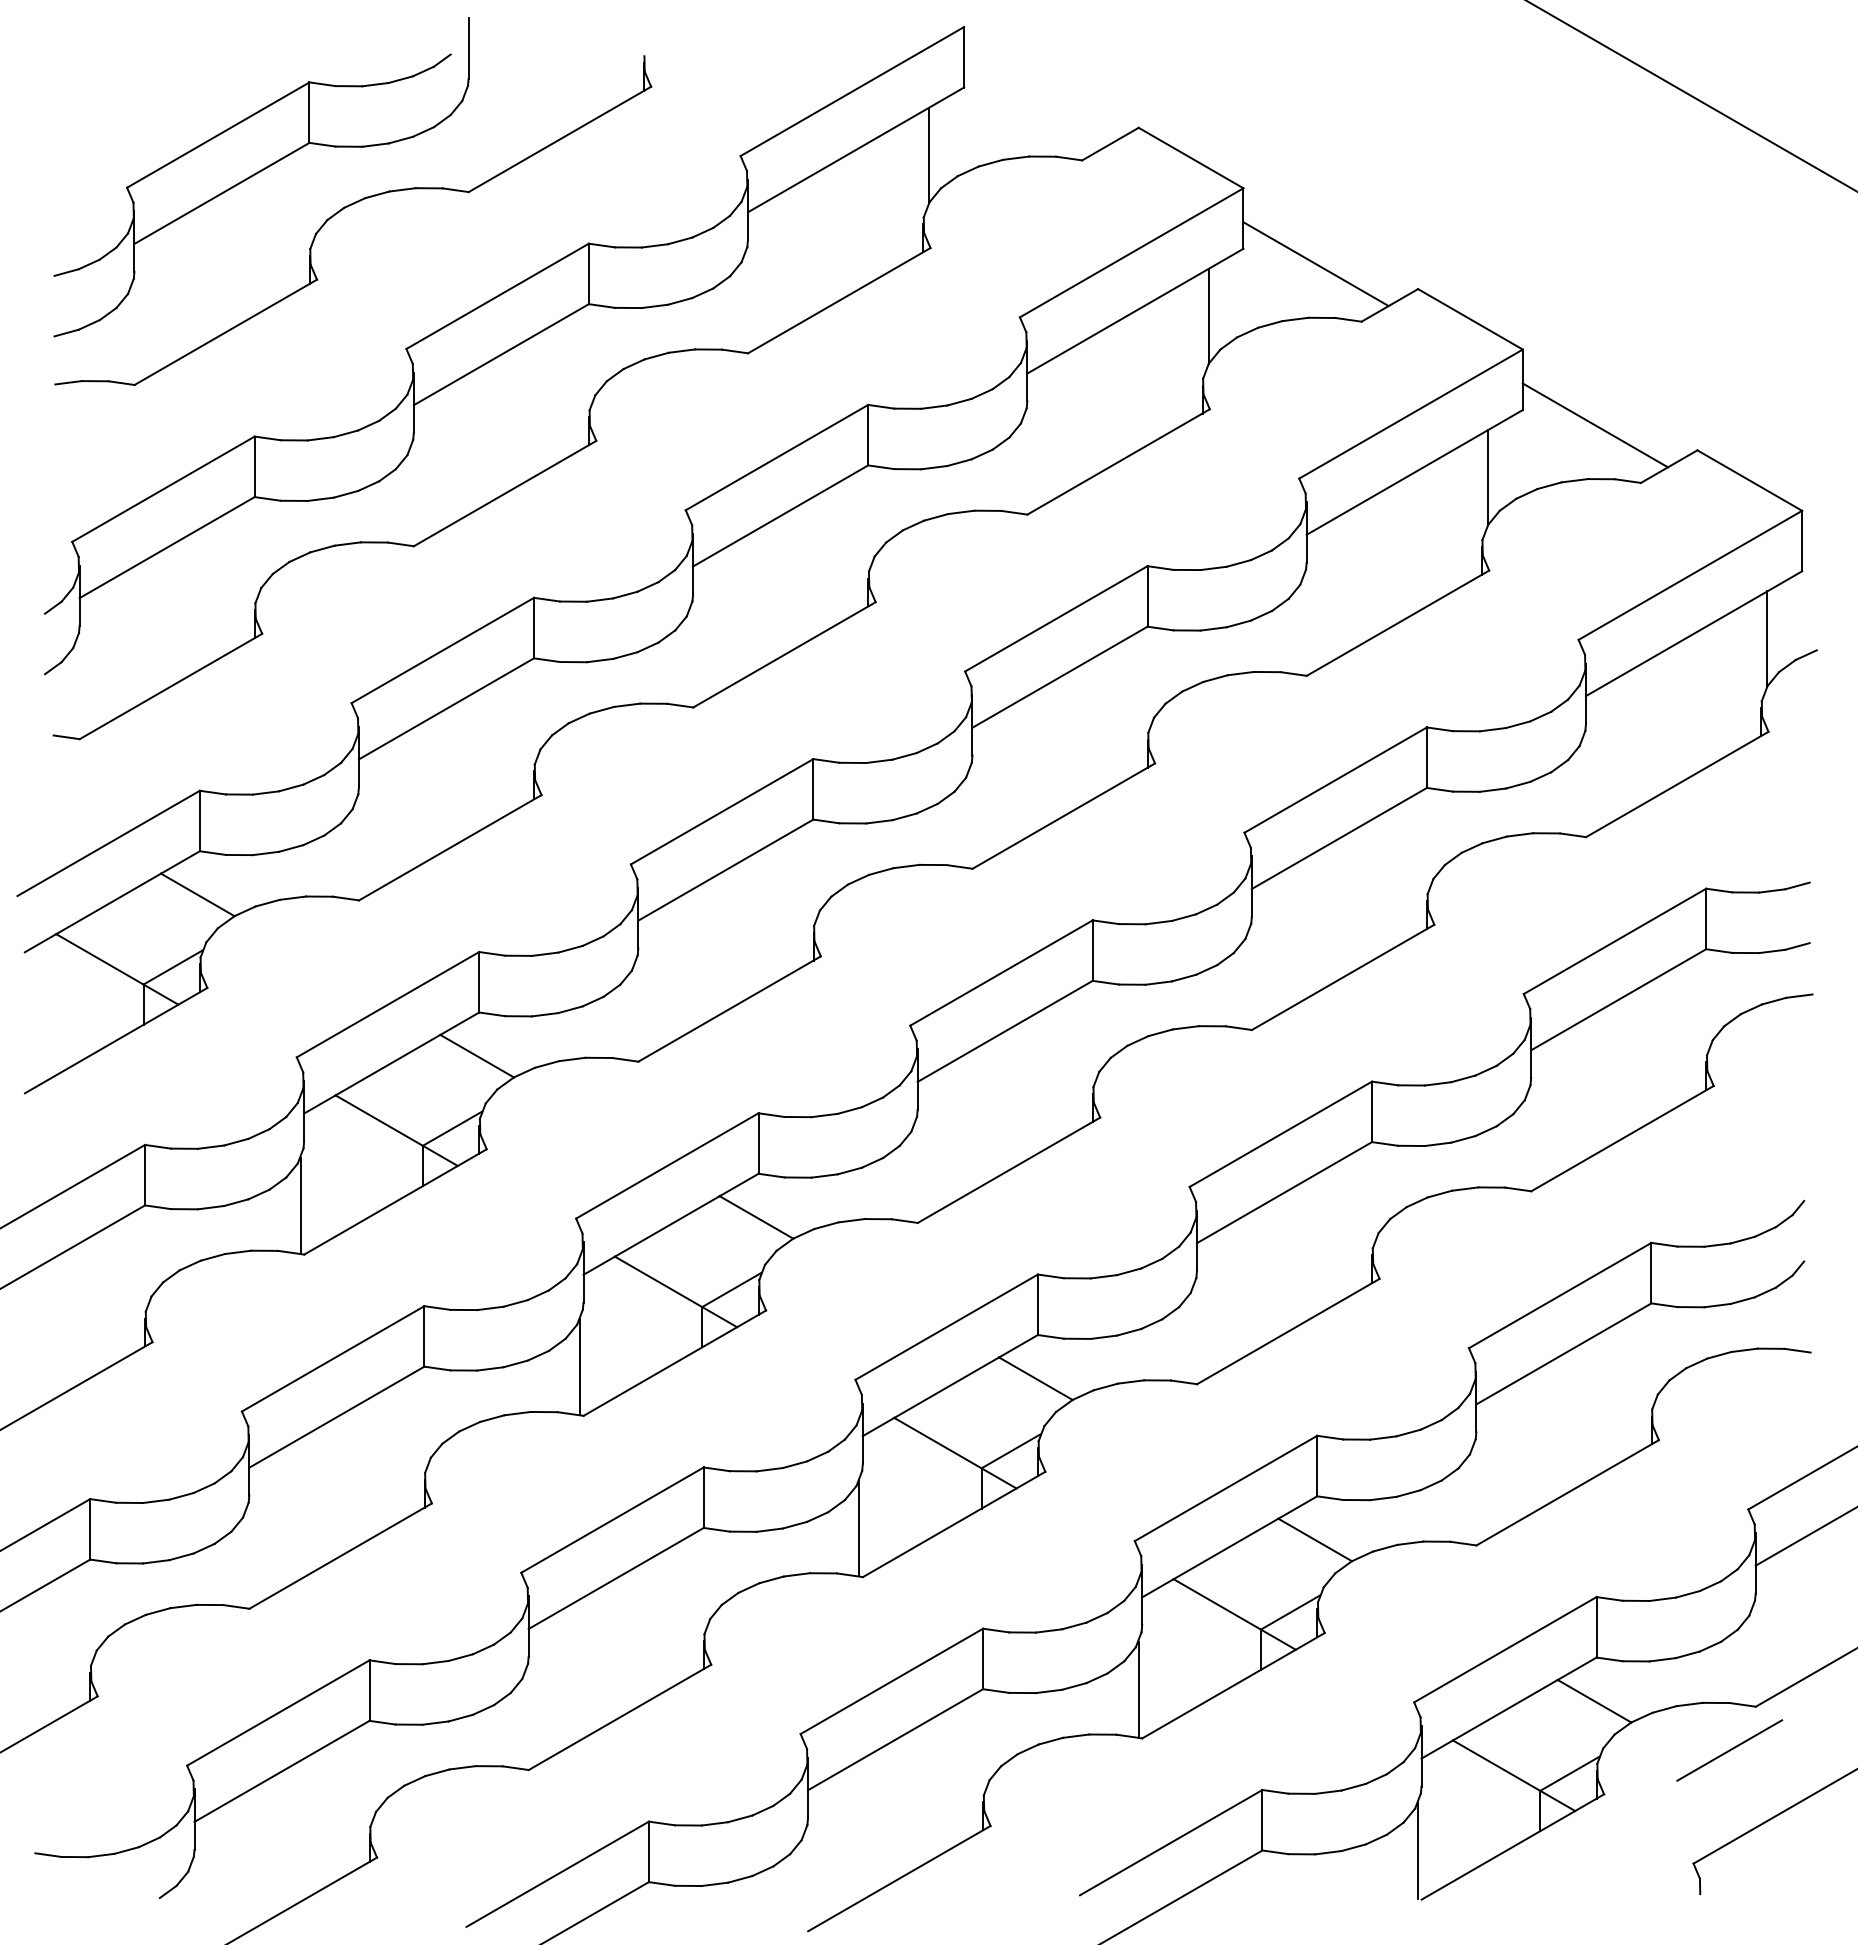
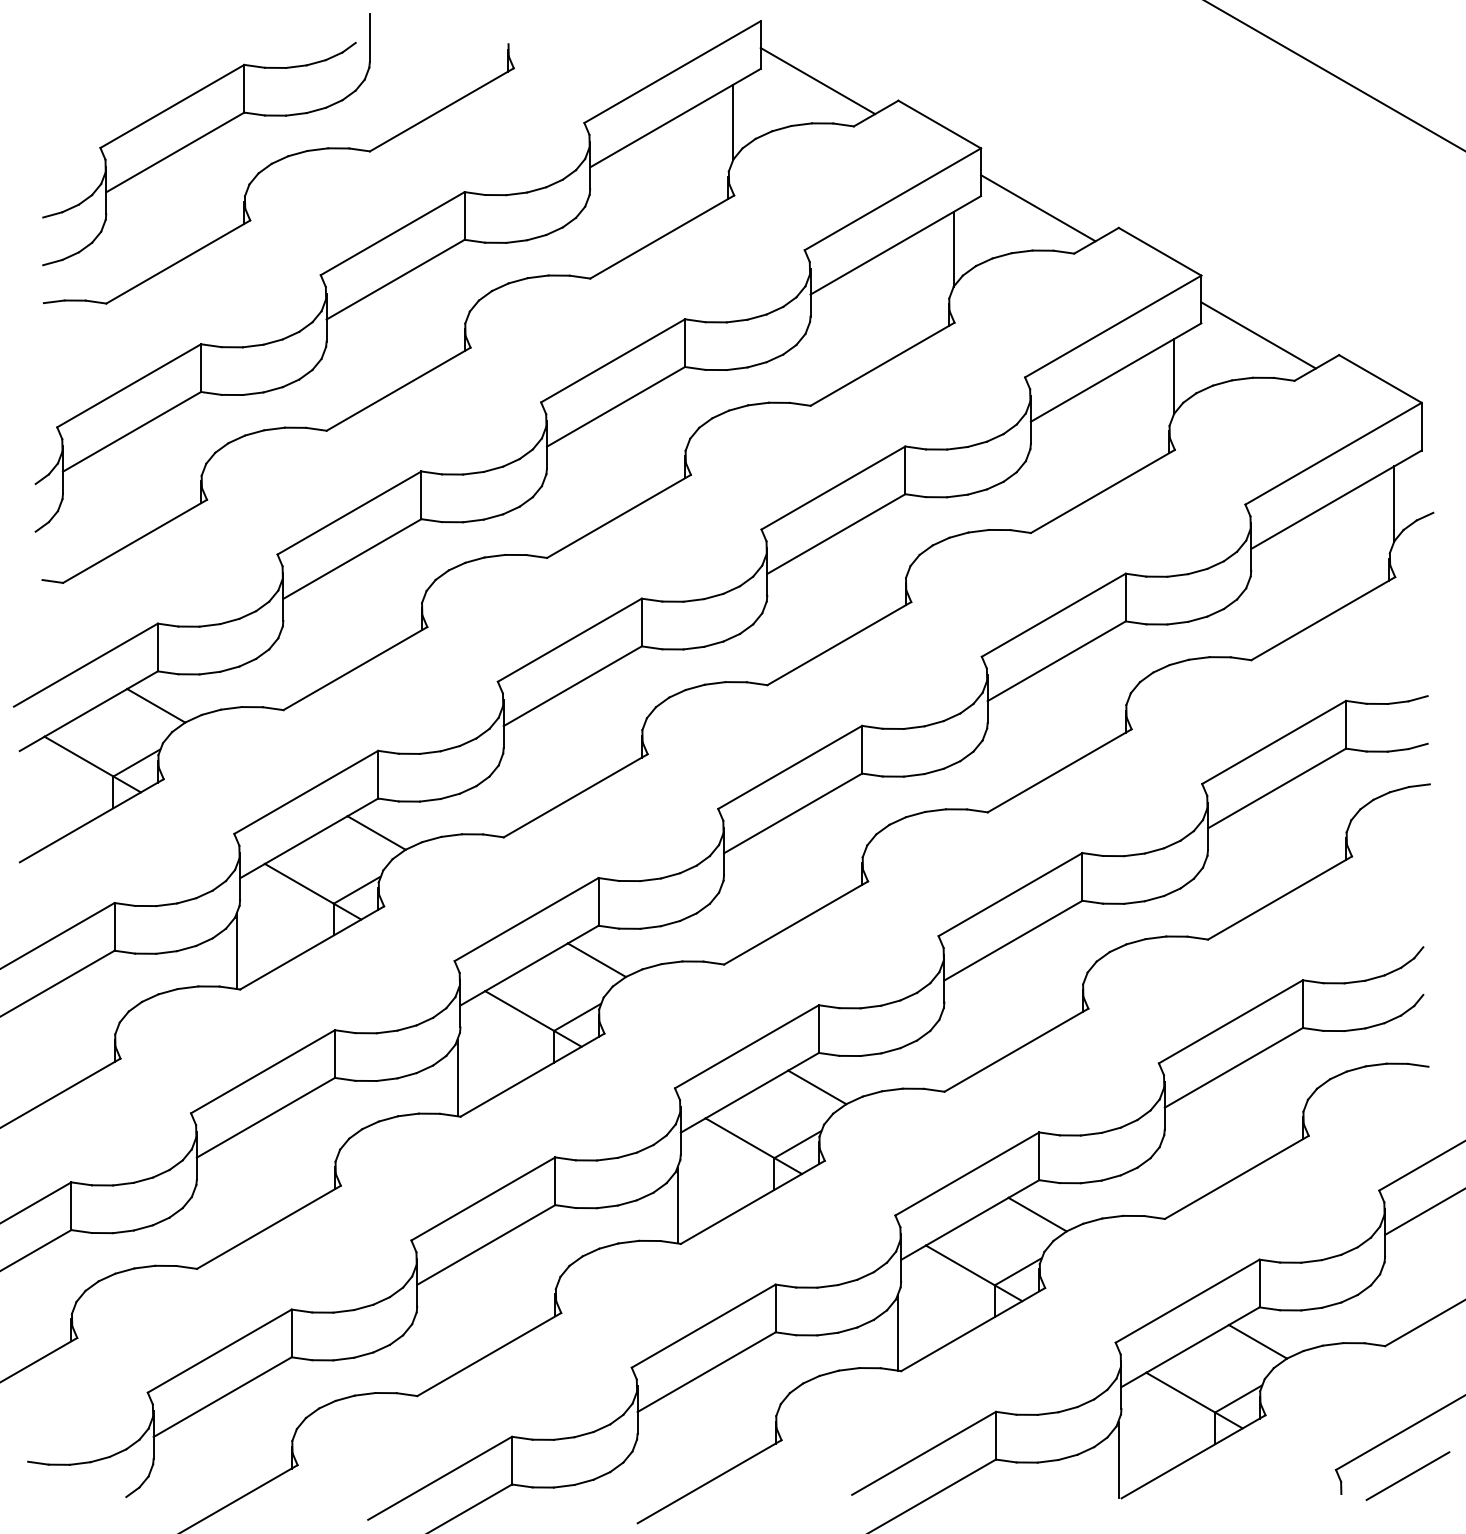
line: (1036, 102) -> (817, 80), added
line: (1729, 1750) -> (1407, 1476), moved

